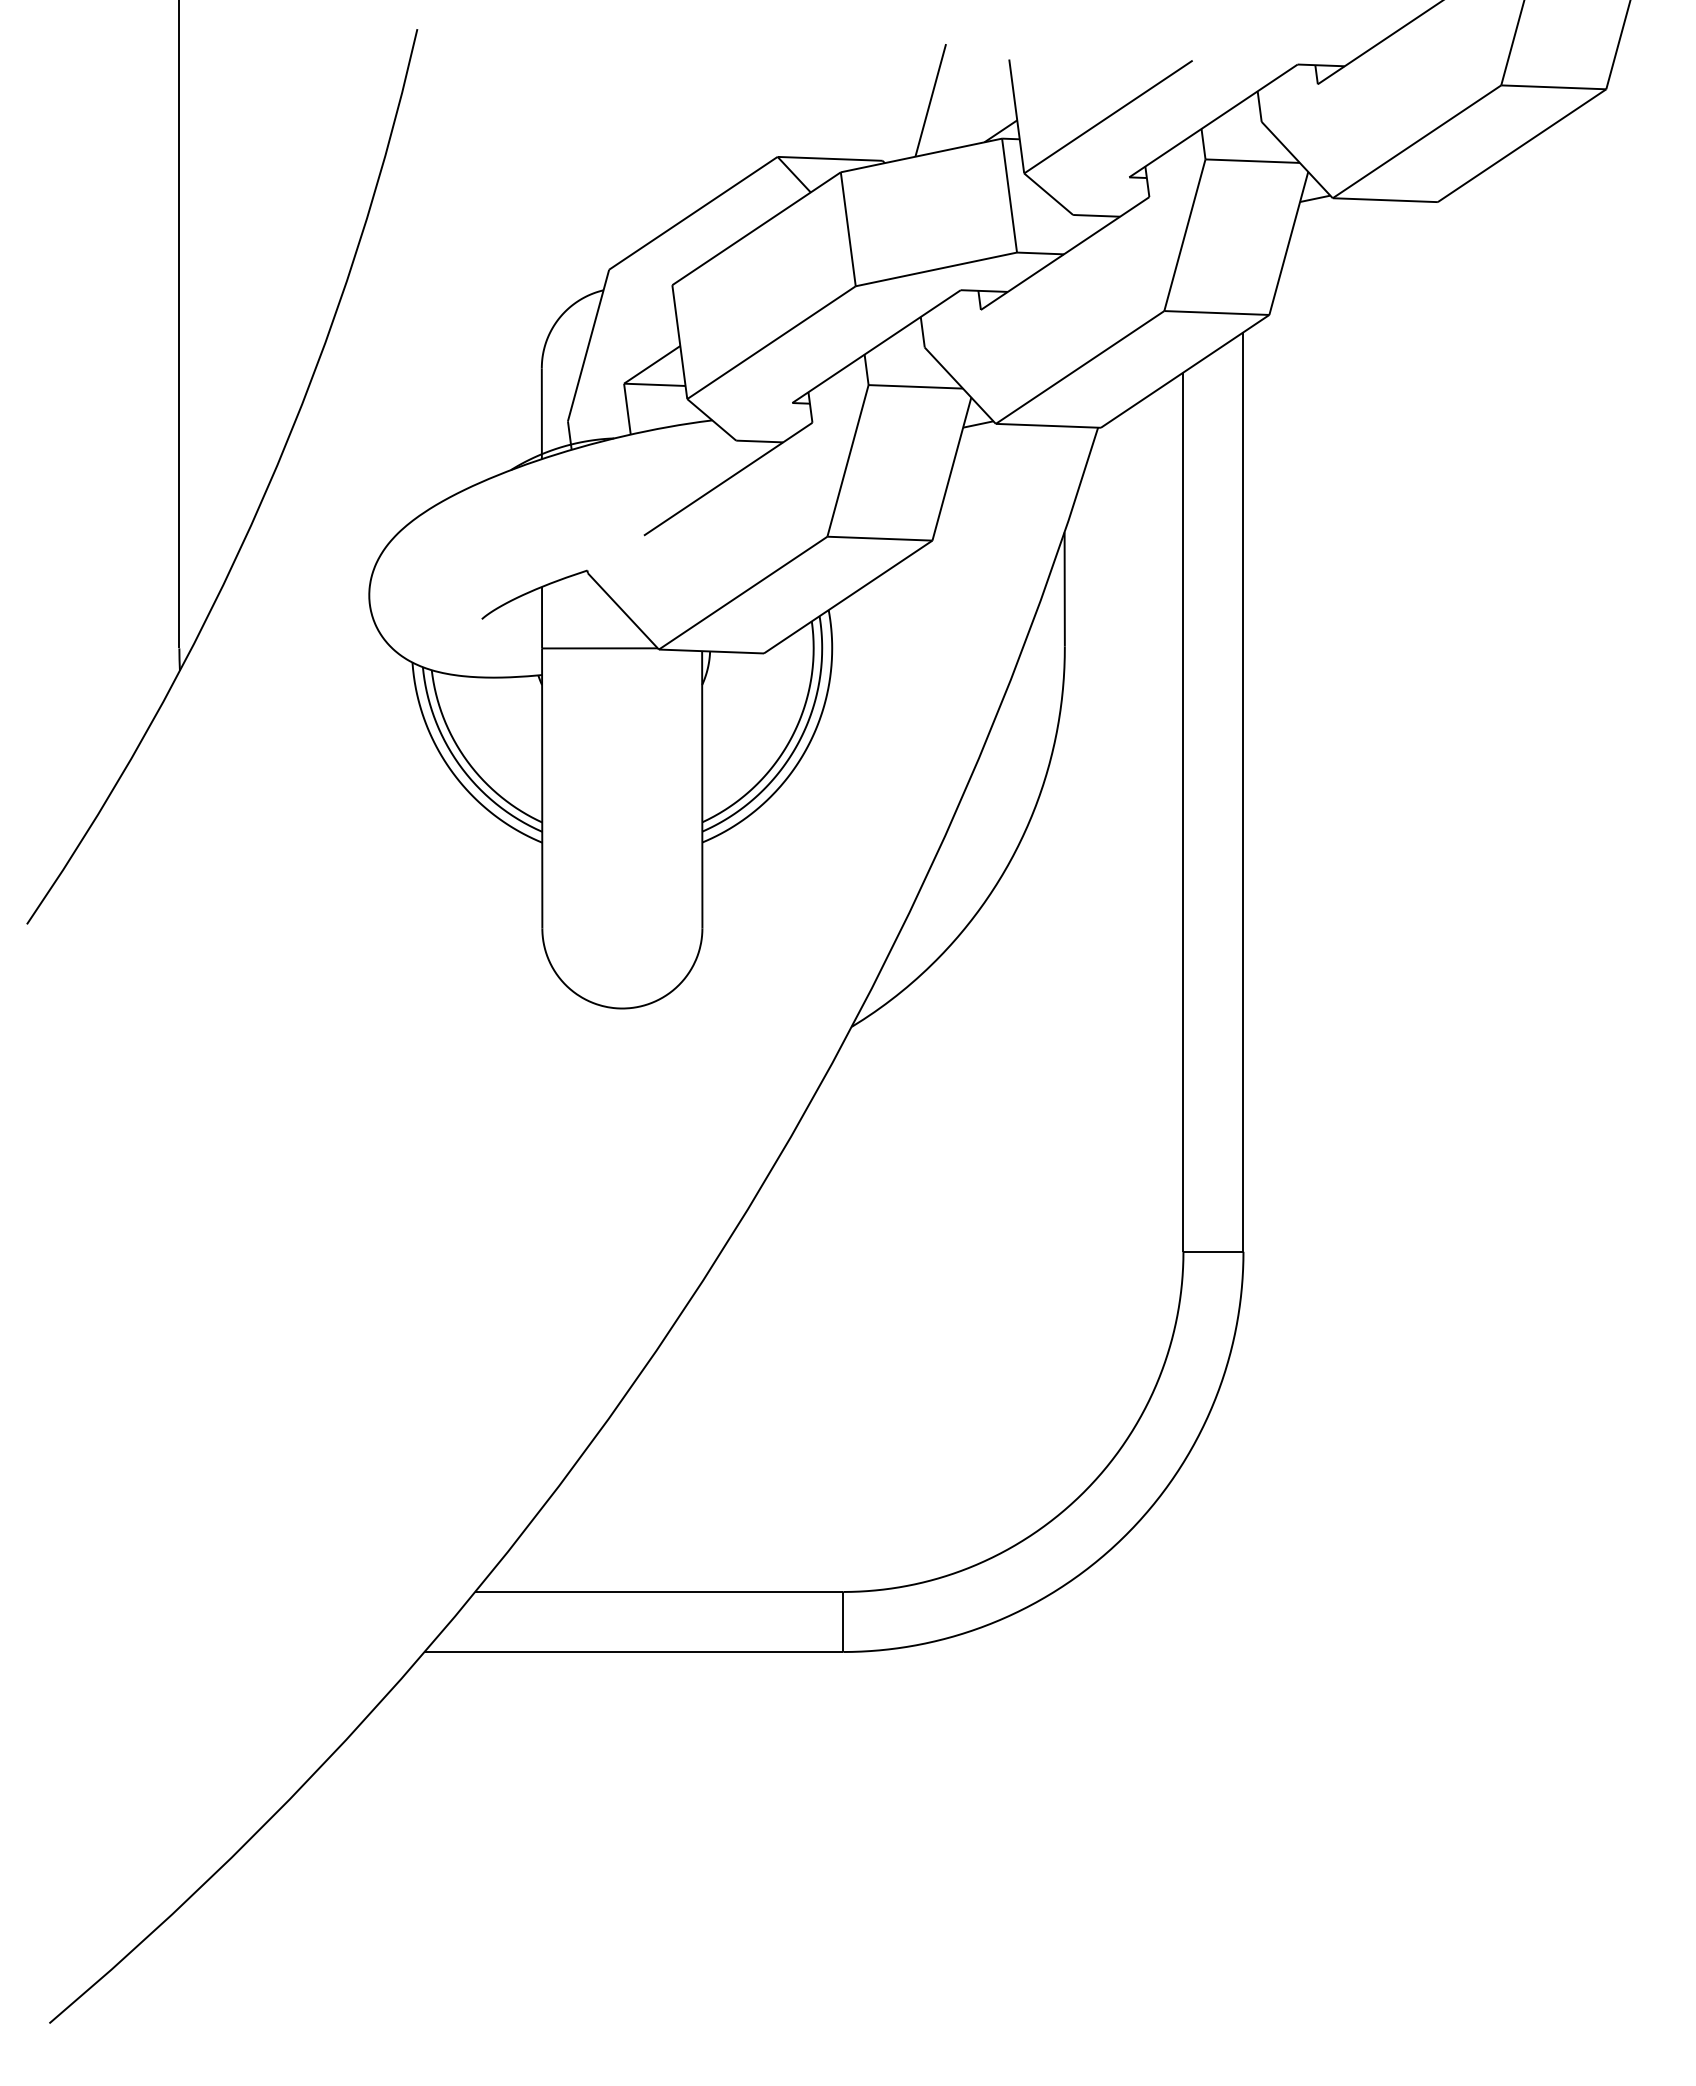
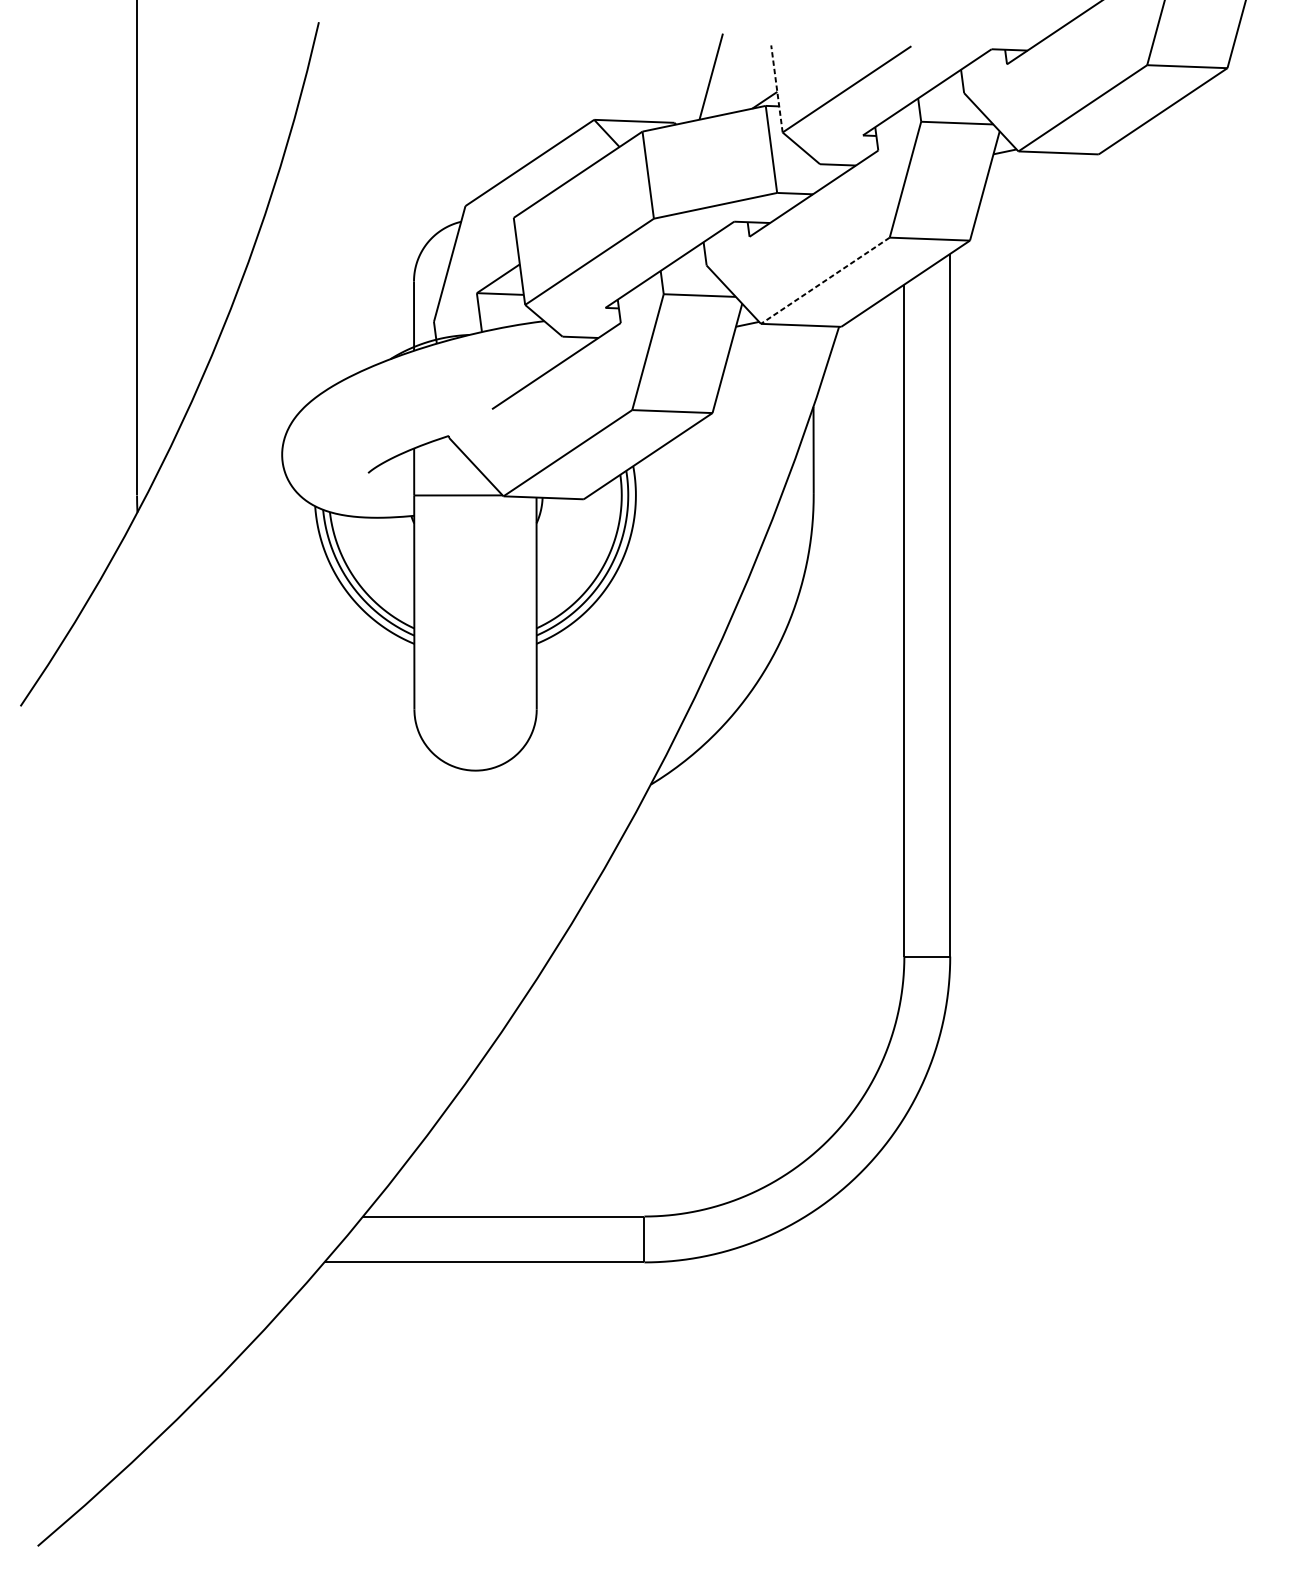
line: (1016, 115) -> (776, 88), solid -> dashed
line: (1079, 367) -> (824, 280), solid -> dashed

